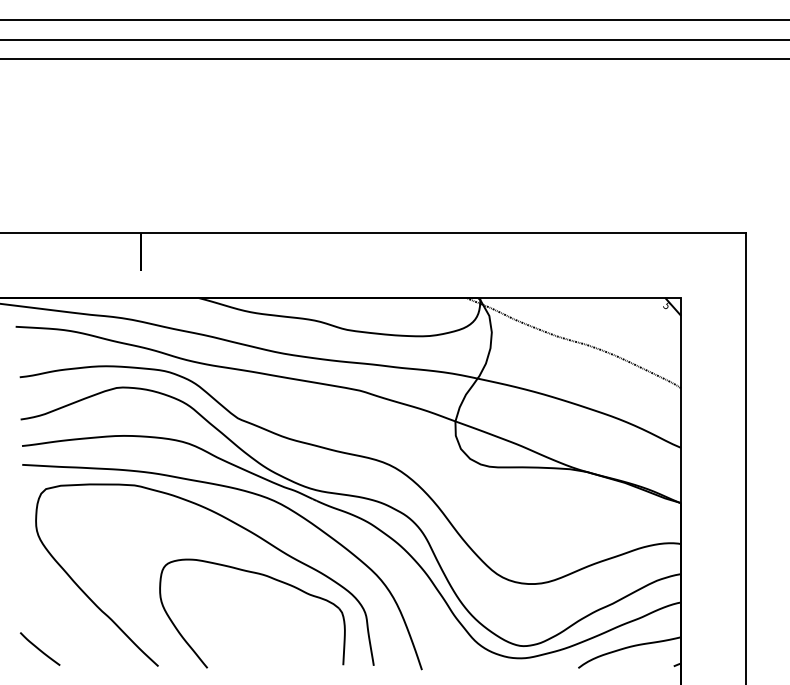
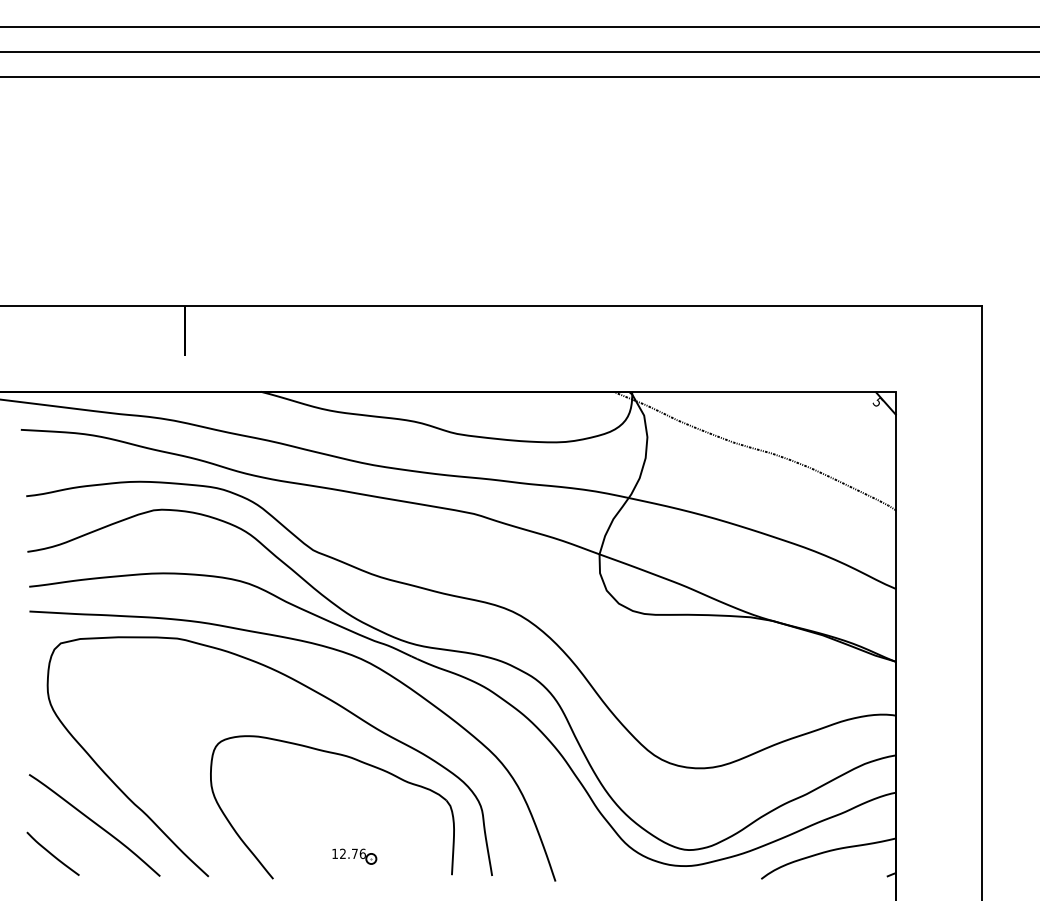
curve: (71, 626) -> (94, 824), added
part: (269, 651) -> (354, 857), added

